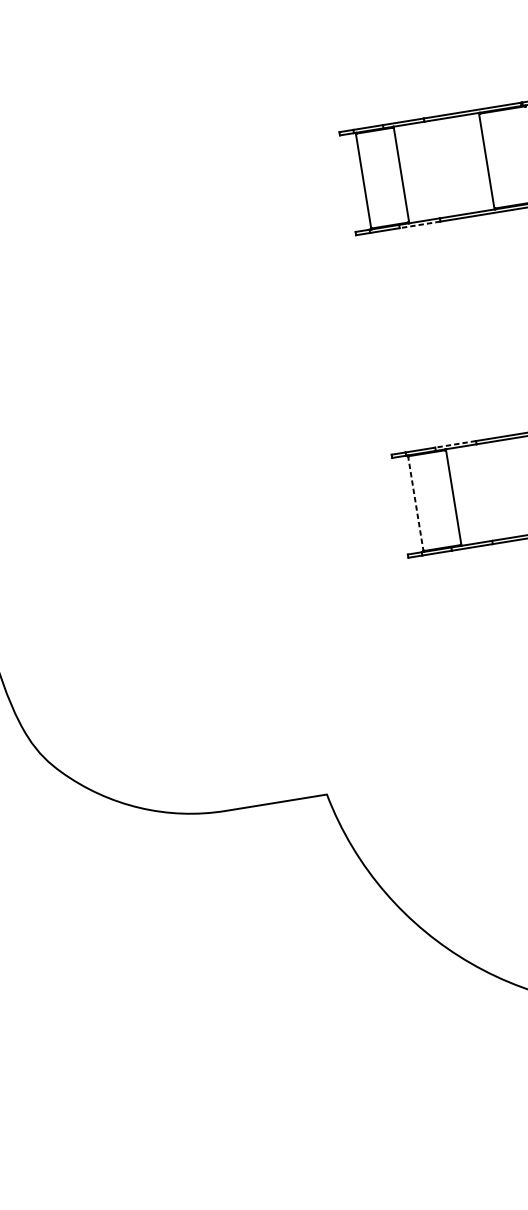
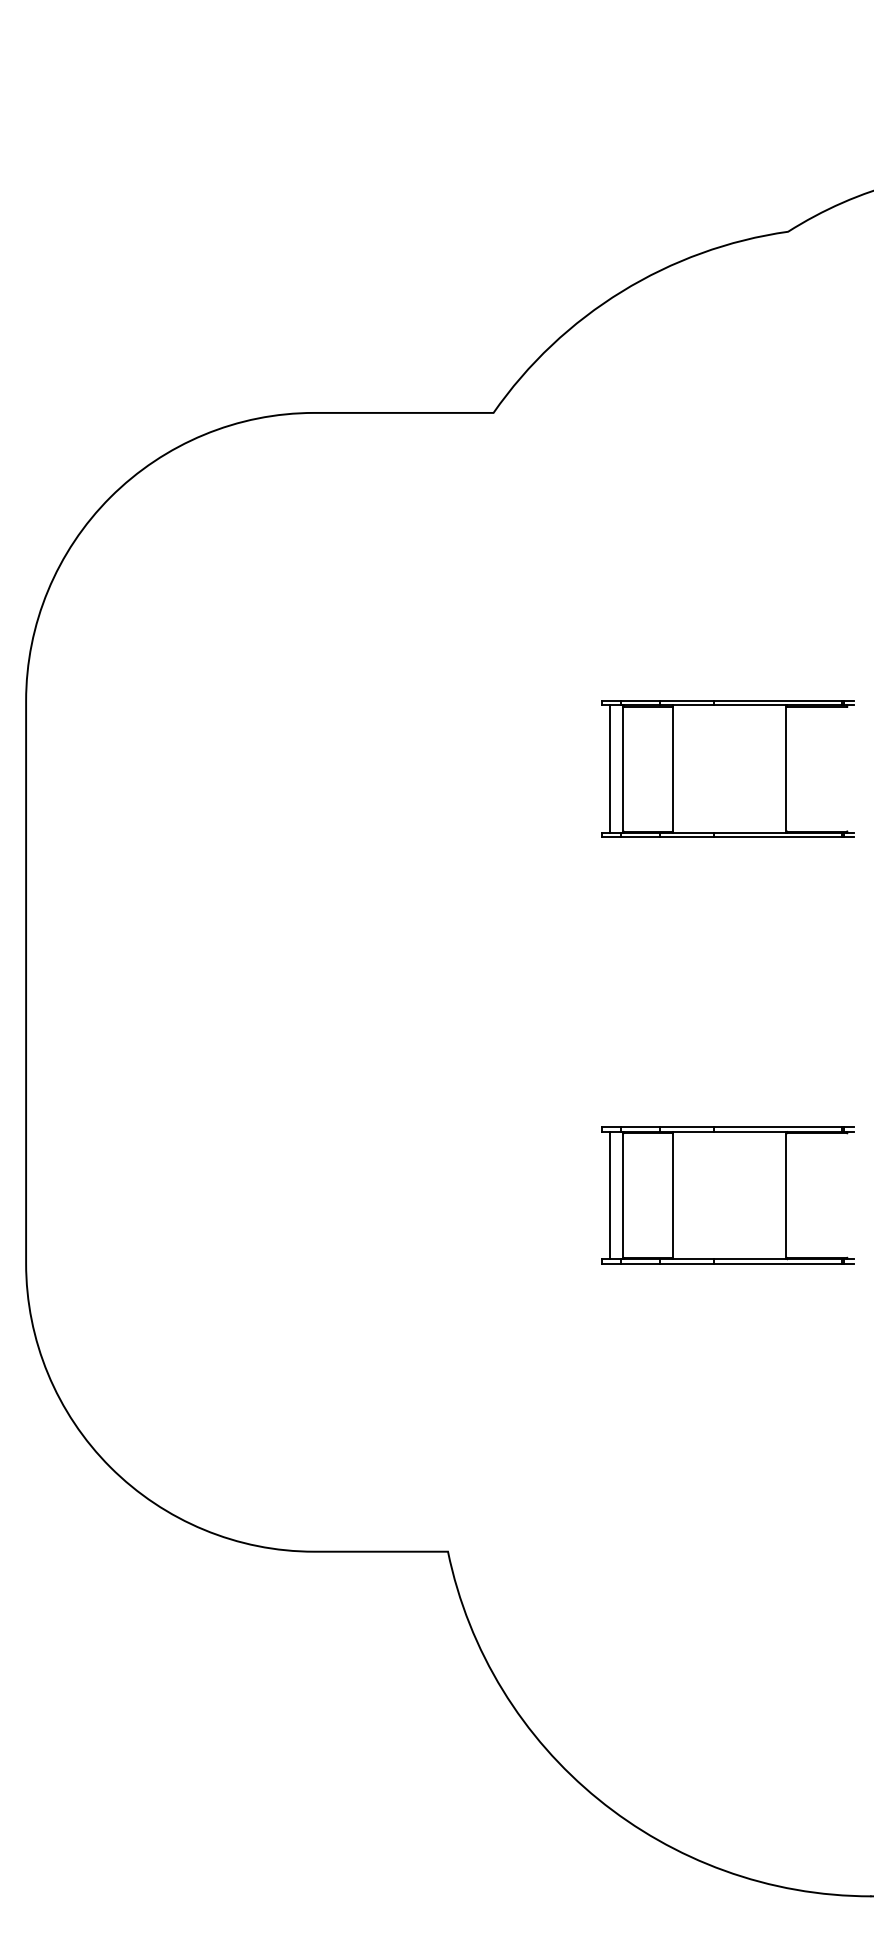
line: (353, 183) -> (609, 769), added
line: (419, 225) -> (686, 837), dashed -> solid
line: (455, 444) -> (686, 1127), dashed -> solid
line: (416, 503) -> (623, 1195), dashed -> solid
line: (405, 505) -> (609, 1195), added

